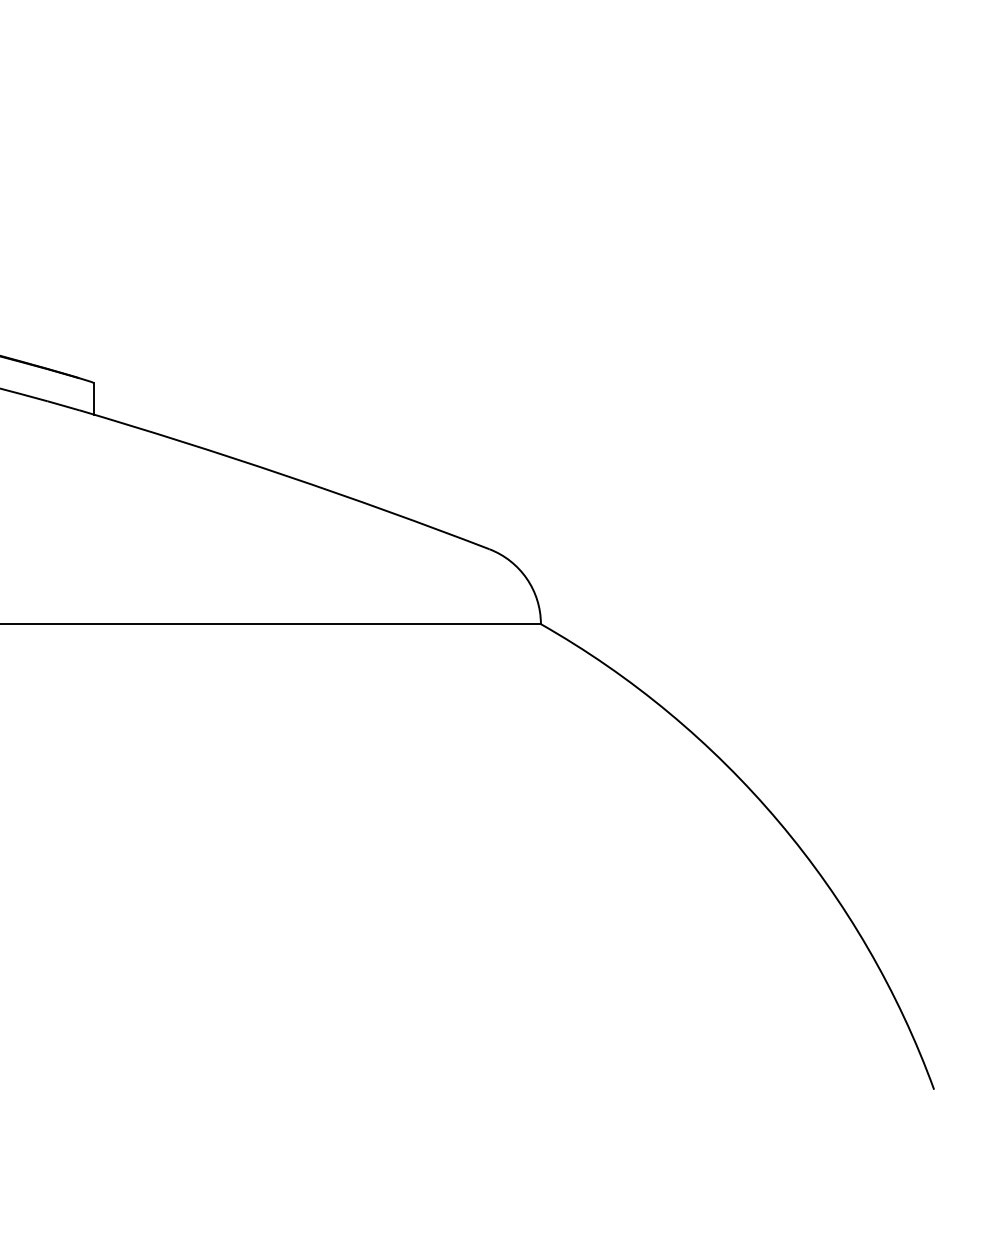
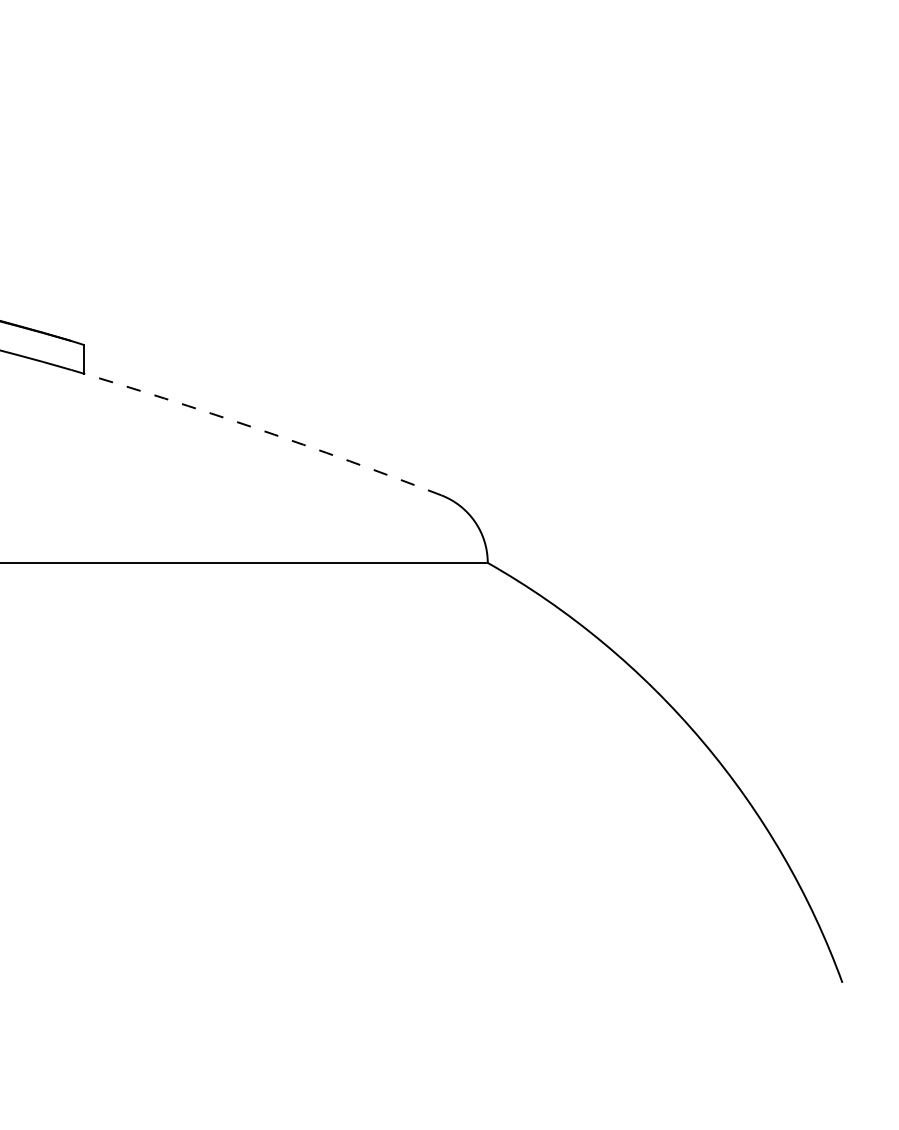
arc: (285, 475) -> (257, 428), solid -> dashed

